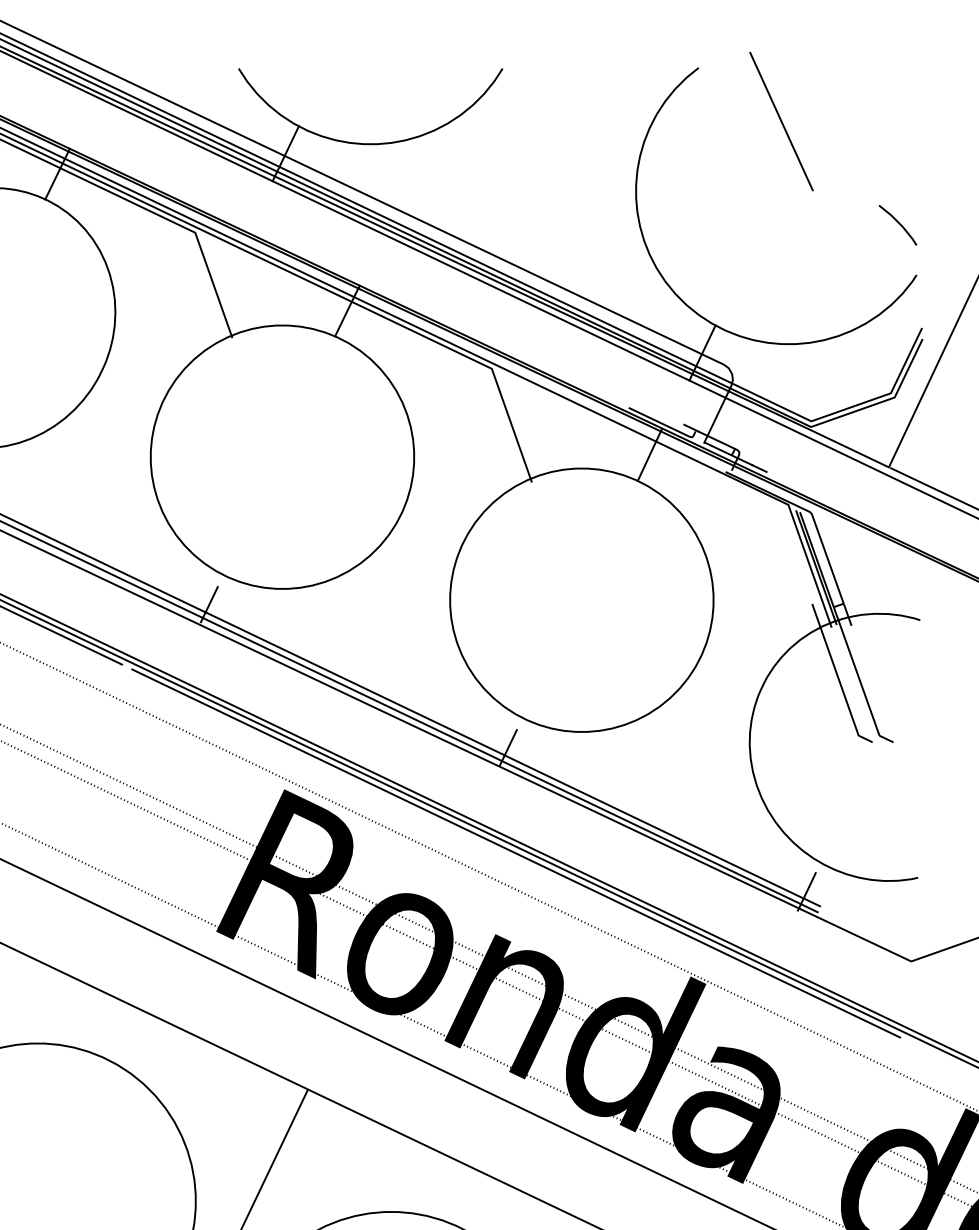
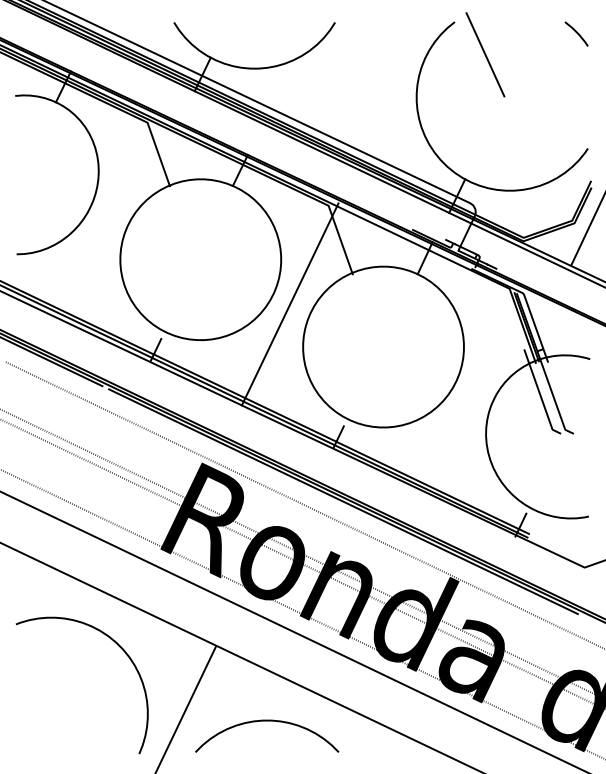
line: (781, 121) -> (485, 54), moved
curve: (897, 224) -> (576, 33), moved
line: (427, 530) -> (289, 304), added

